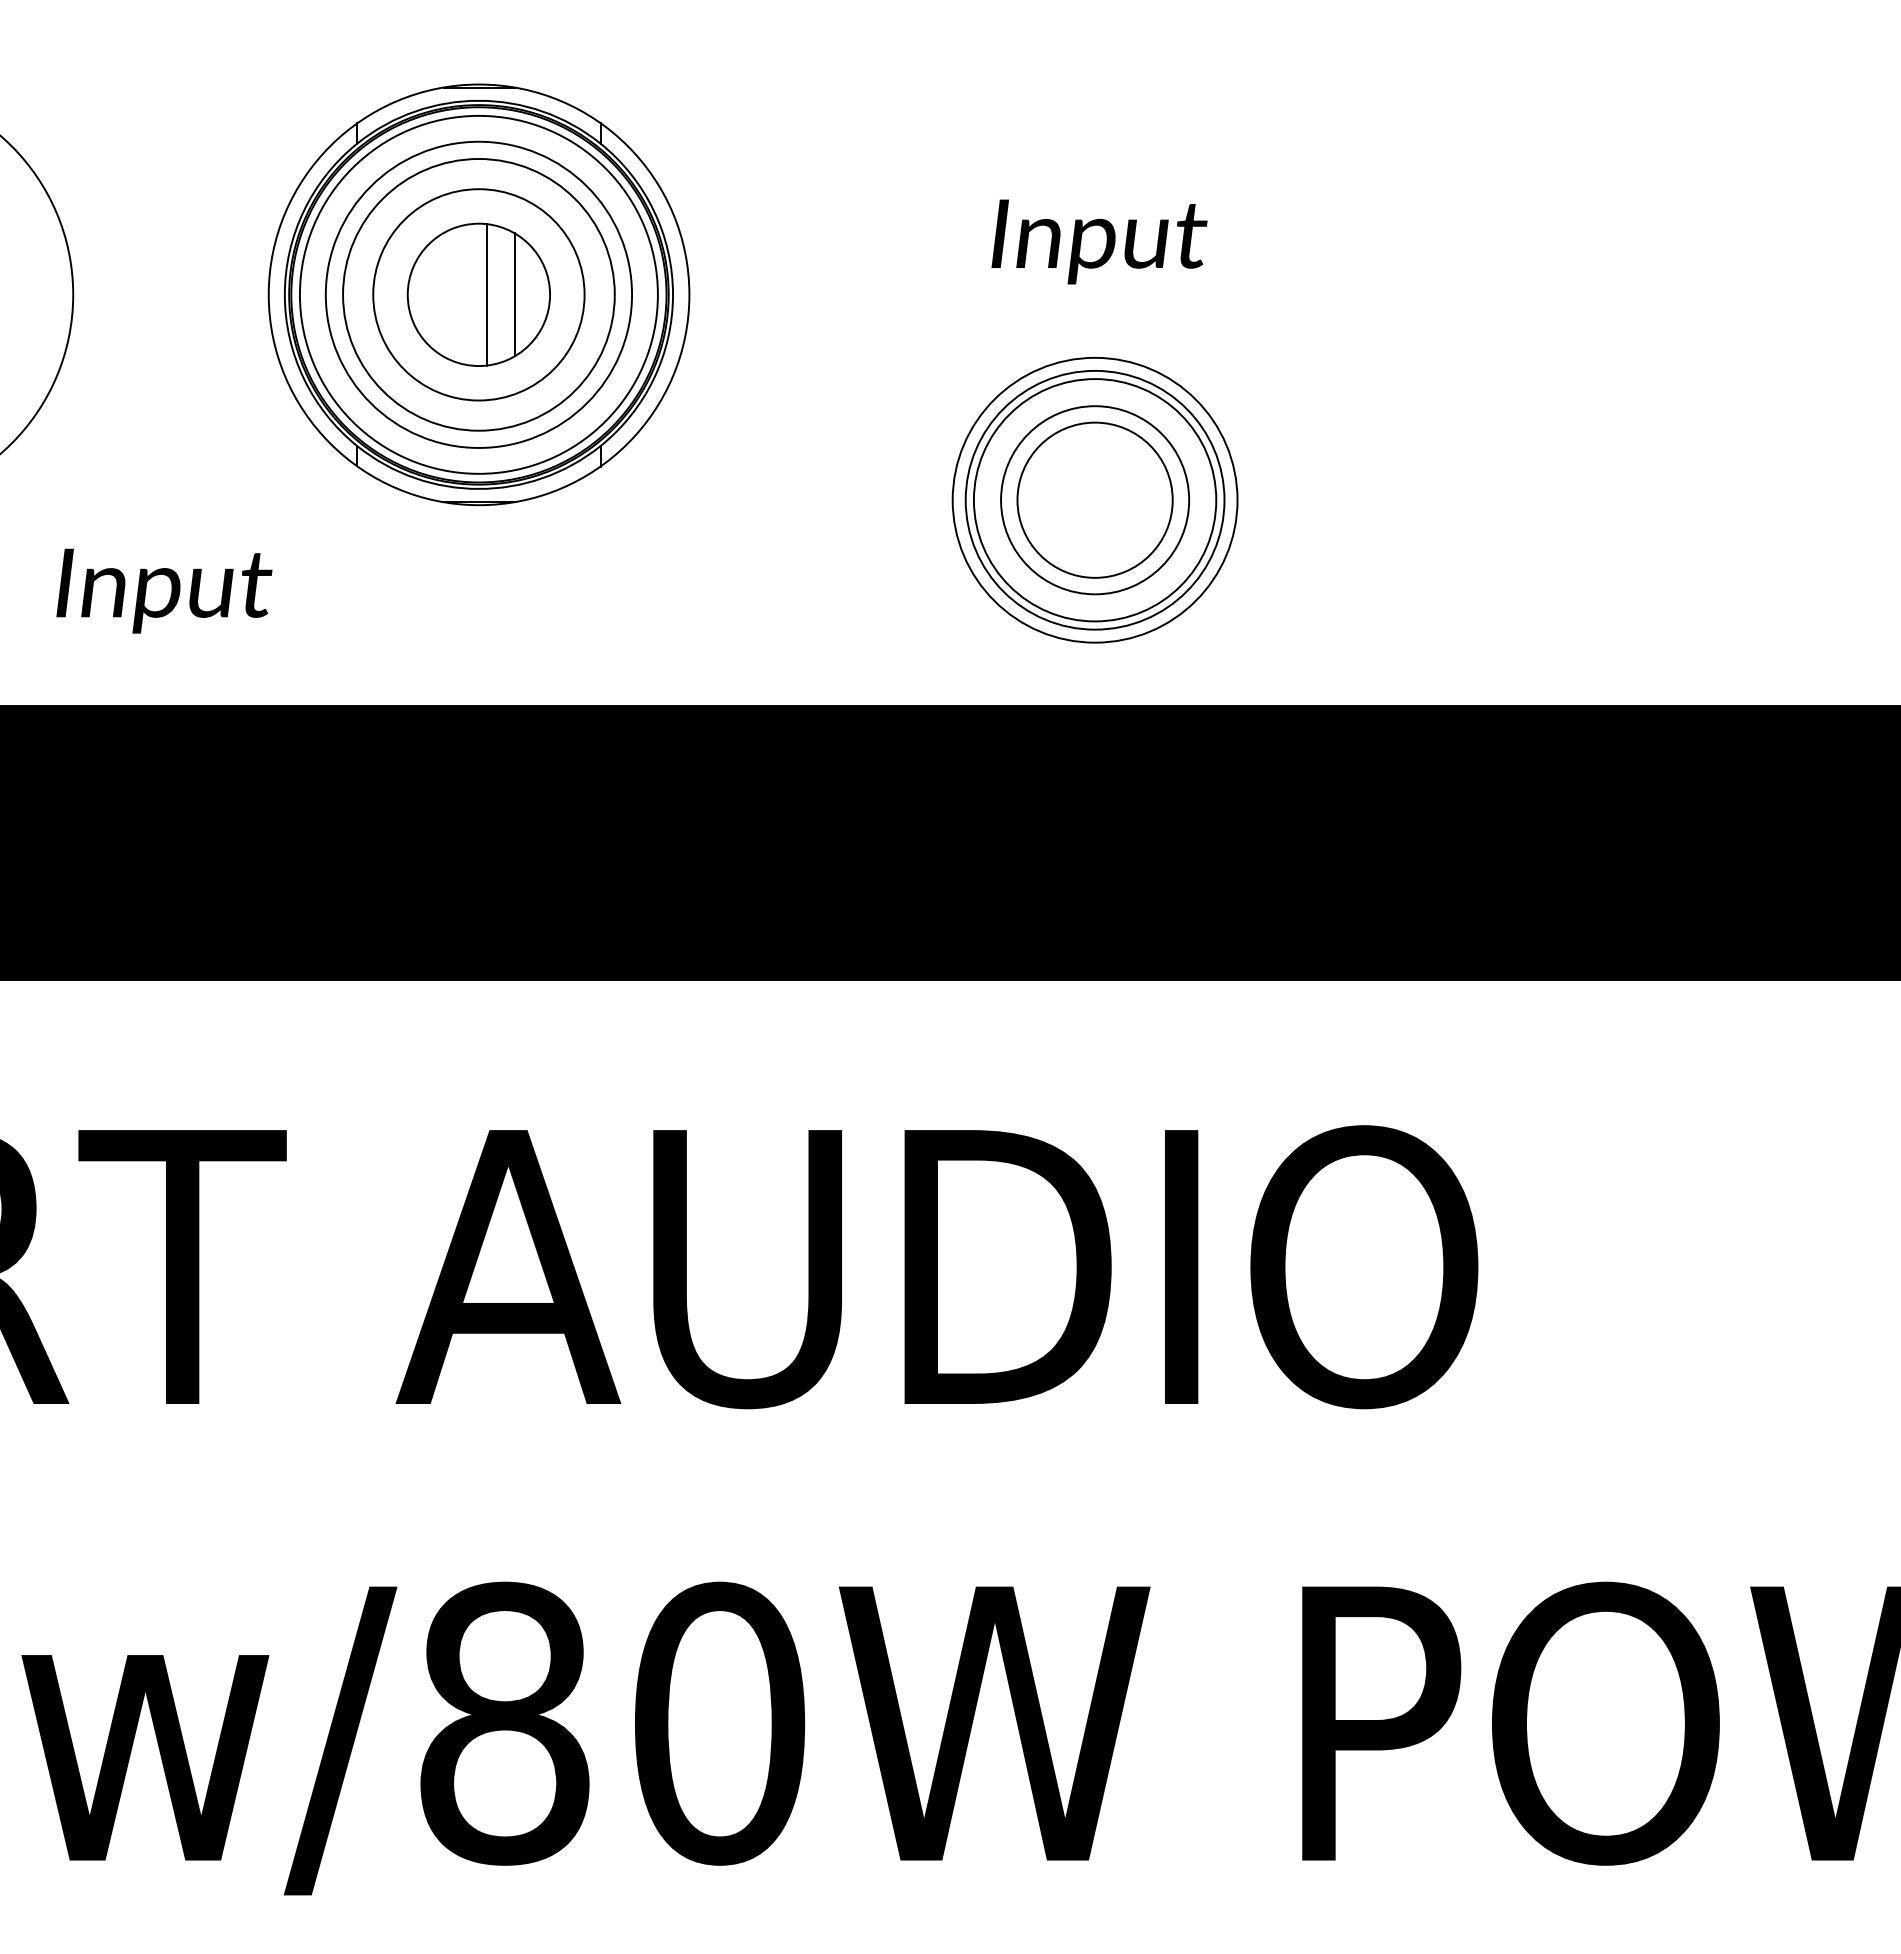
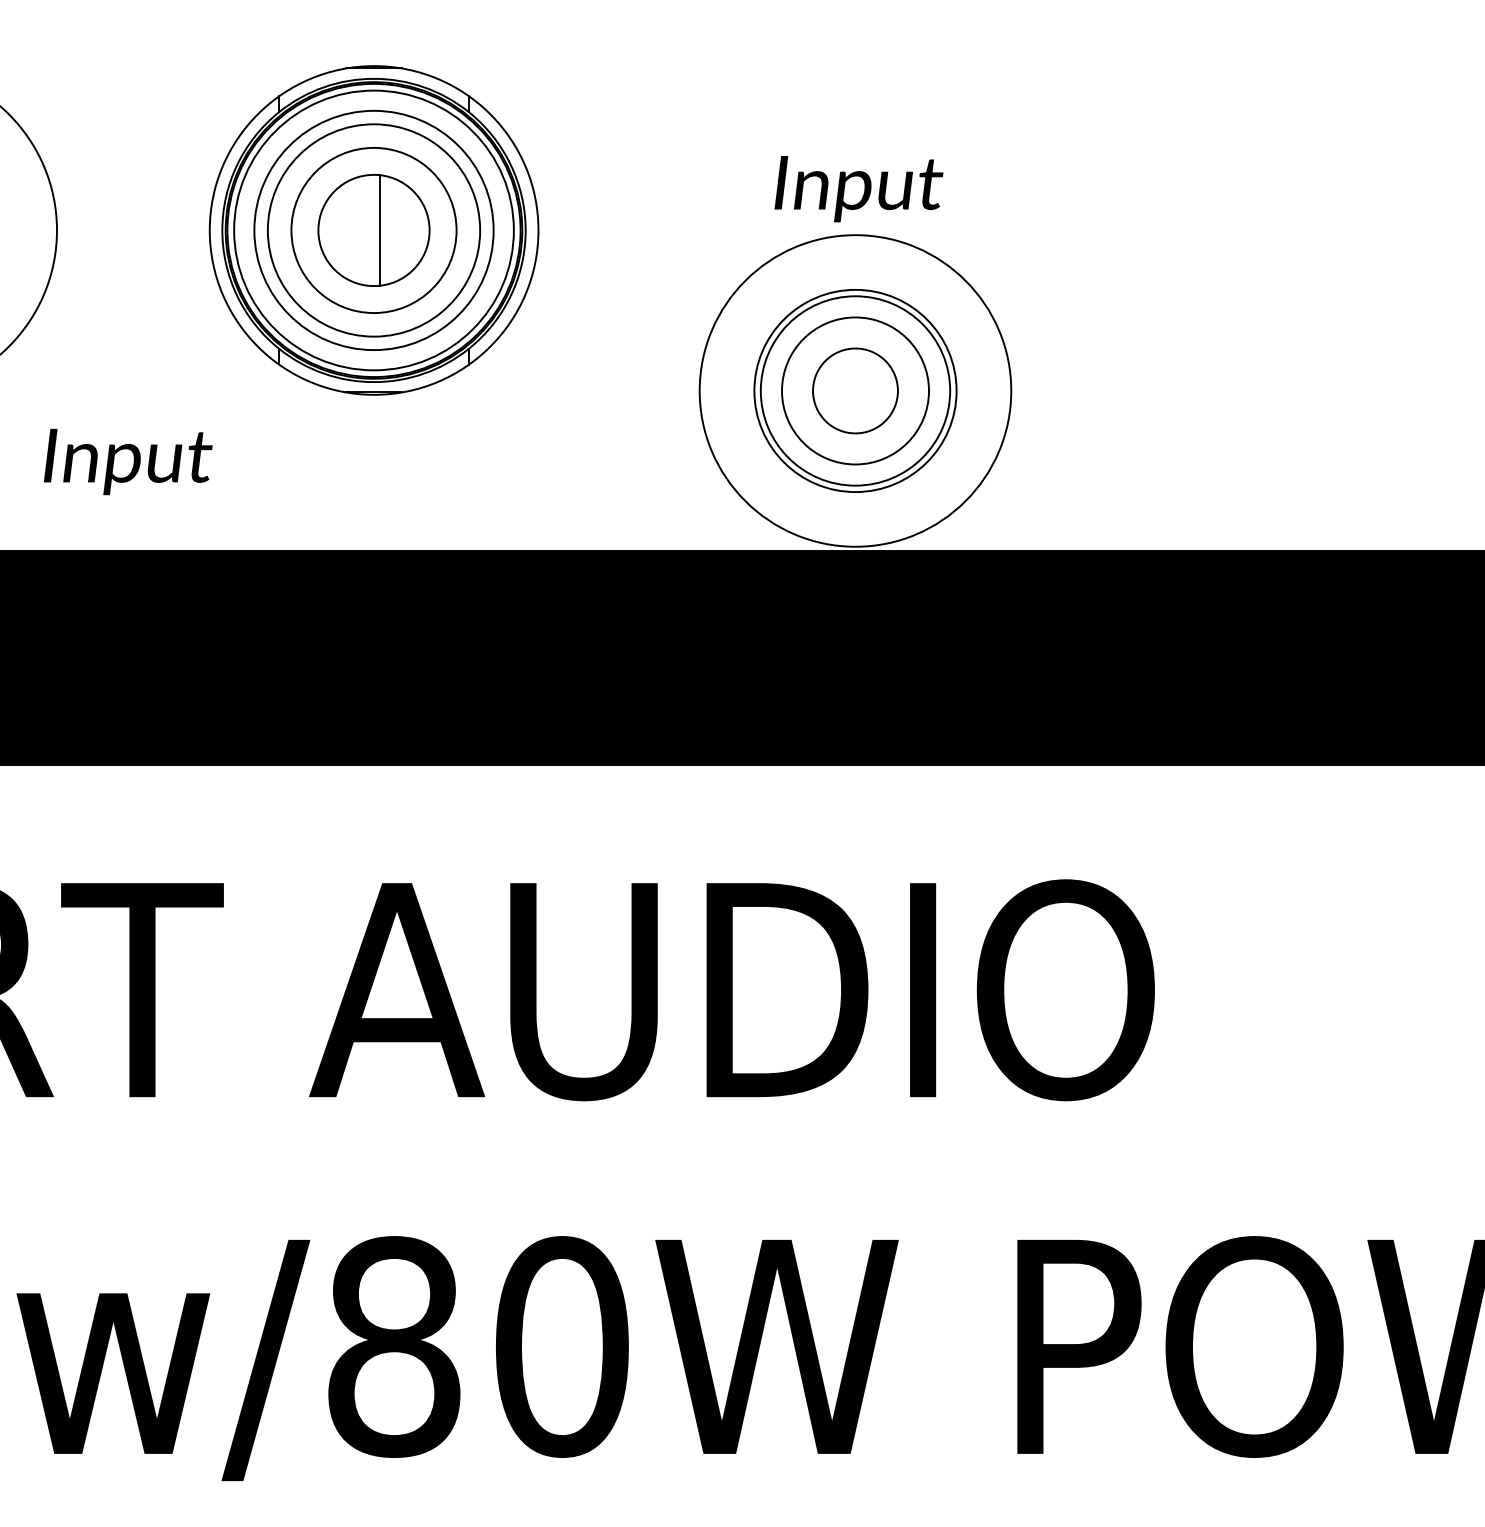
line: (514, 294) -> (401, 230), removed
circle: (1094, 499) -> (855, 390), size x0.7
circle: (1094, 499) -> (855, 390), size x1.4

